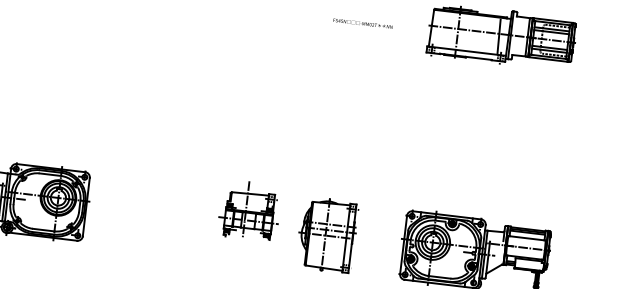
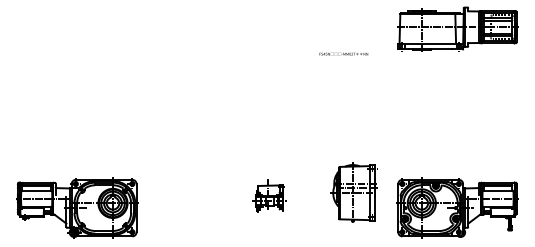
text: (362, 22) -> (343, 53), moved
part: (249, 211) -> (269, 195), size x0.7
part: (326, 234) -> (353, 192), moved

